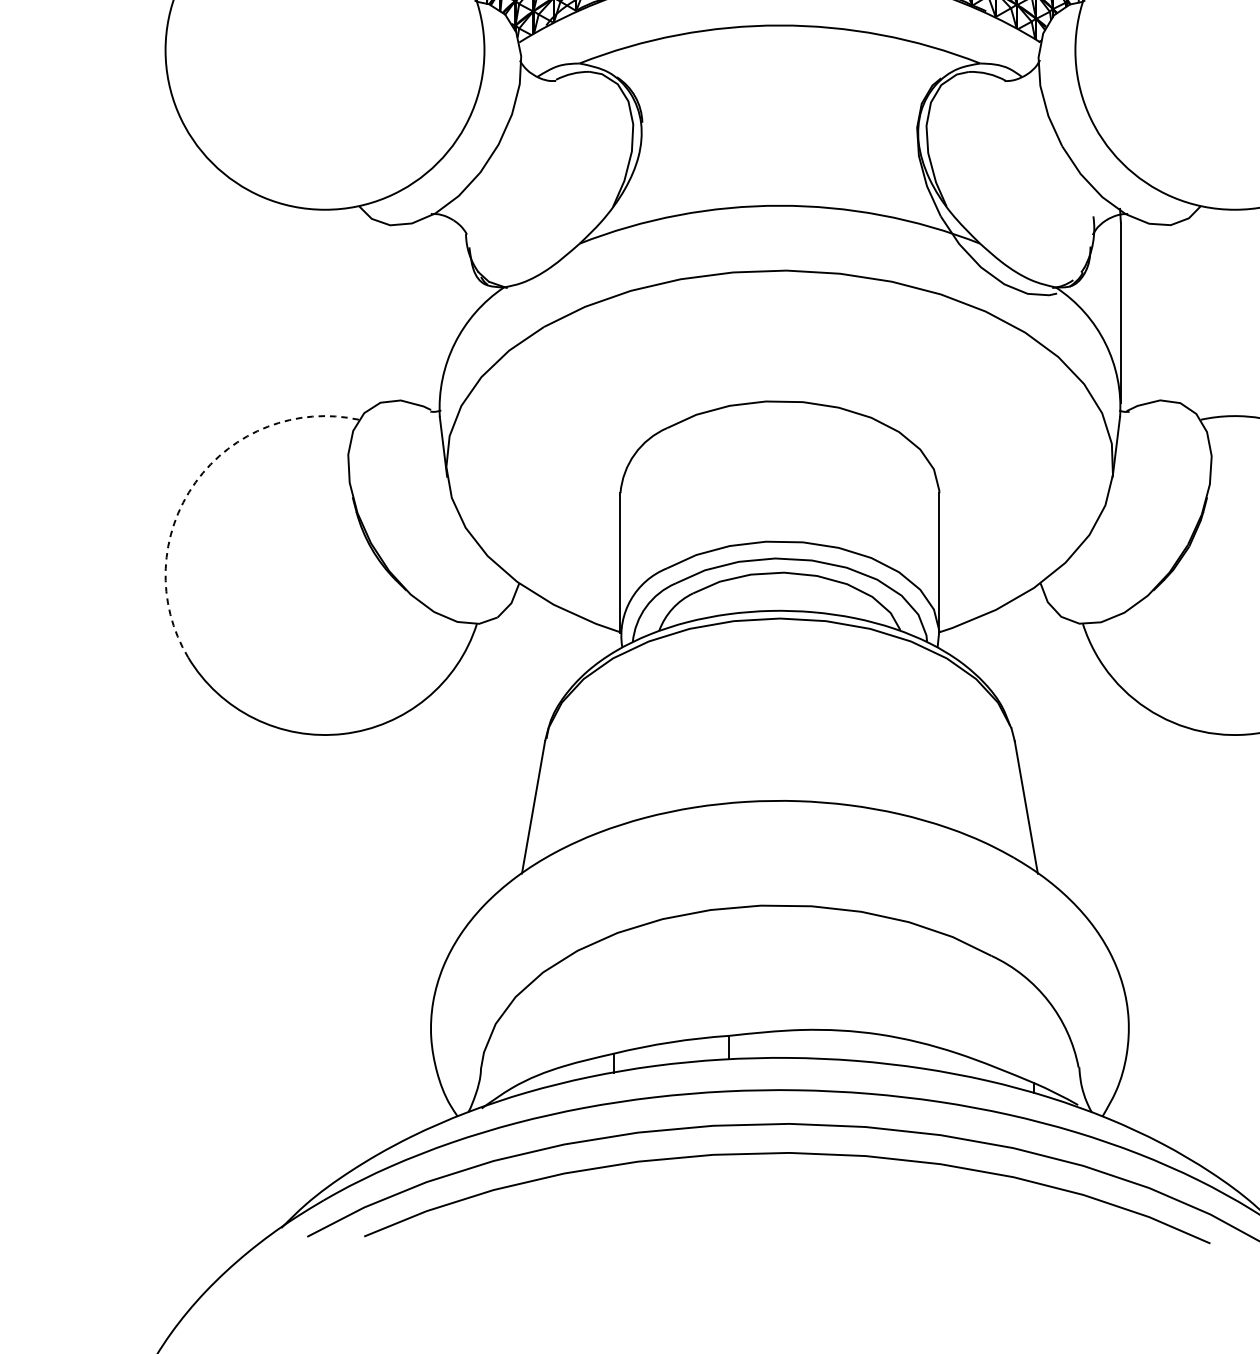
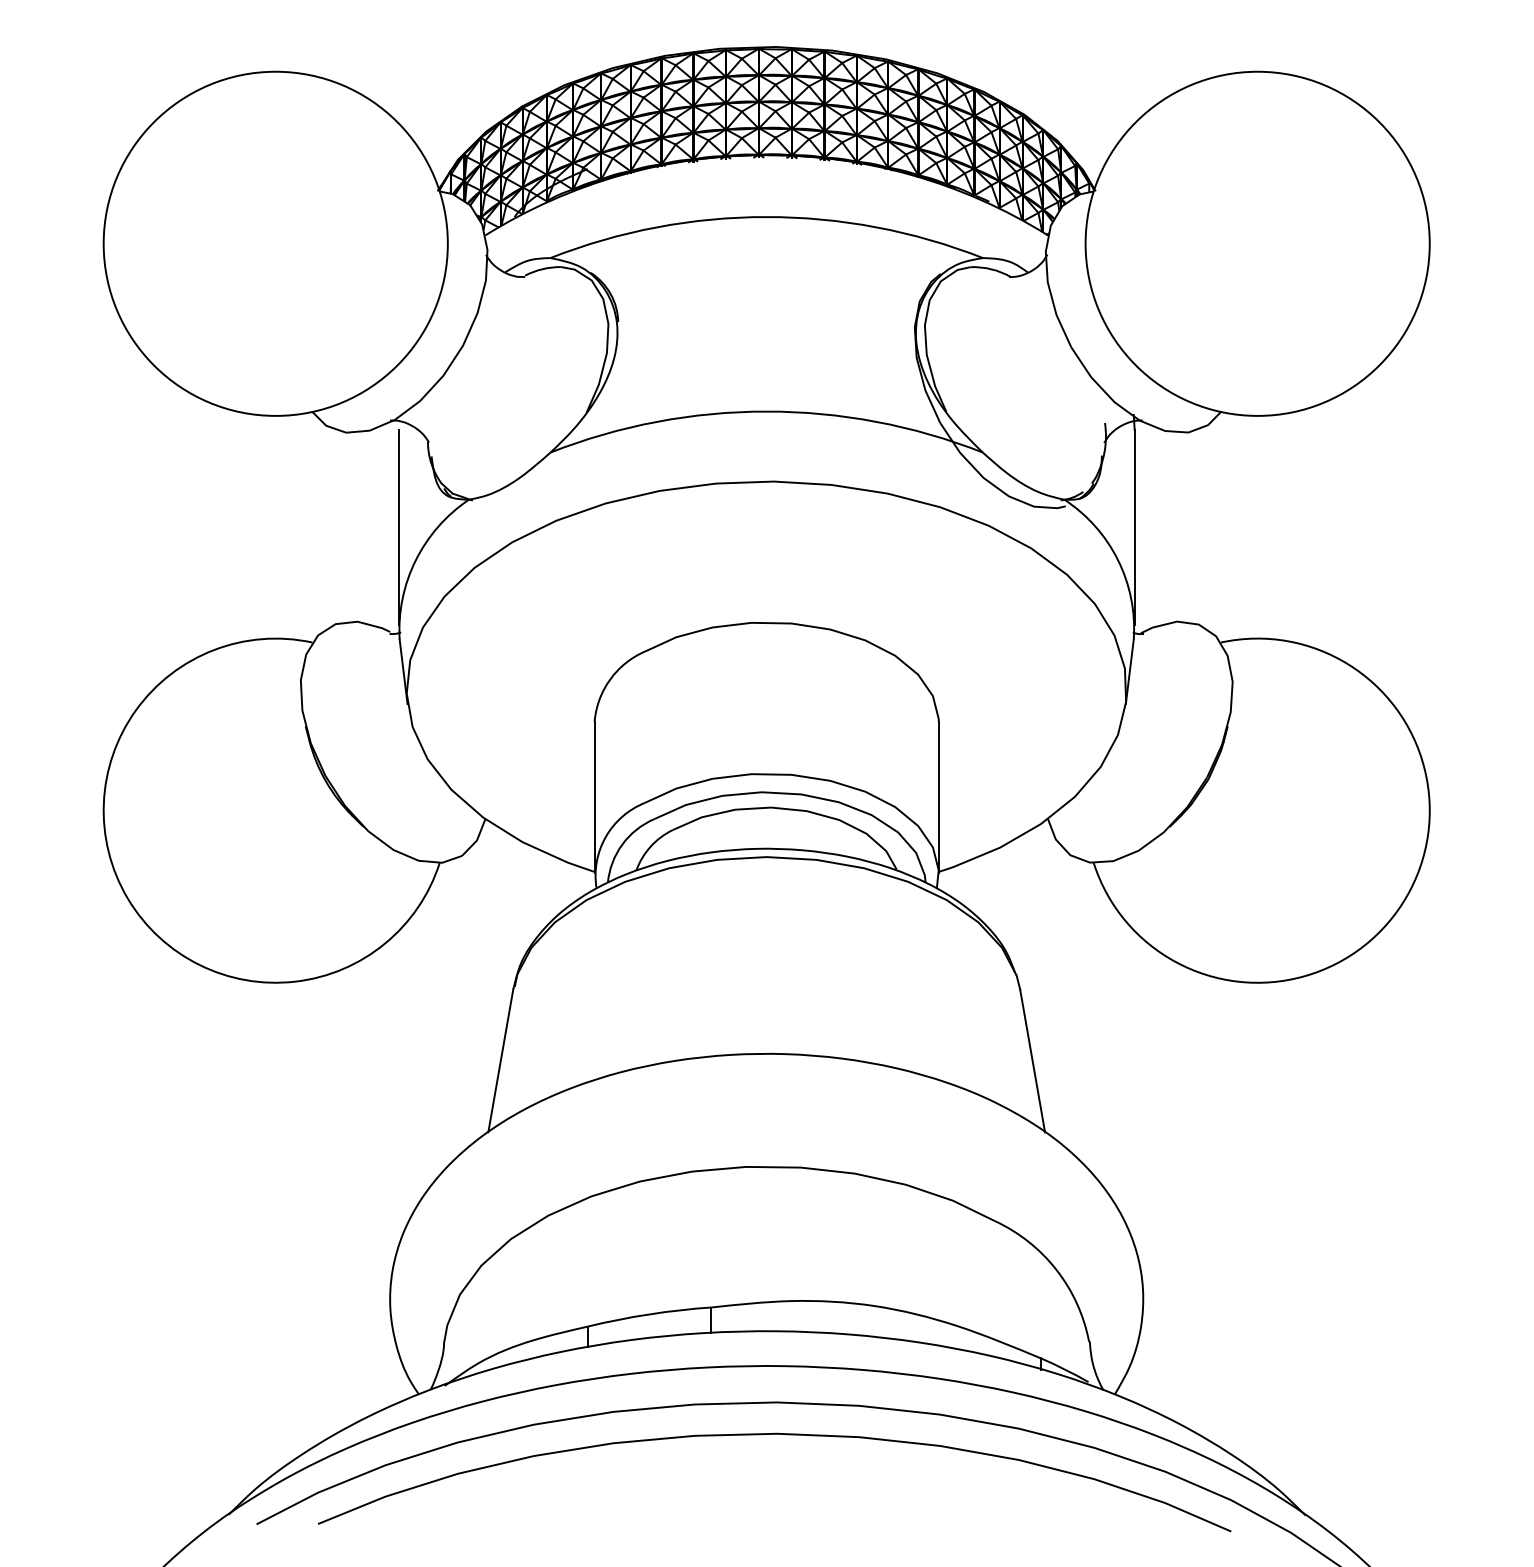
line: (438, 313) -> (398, 527), added
arc: (195, 482) -> (136, 710), dashed -> solid

